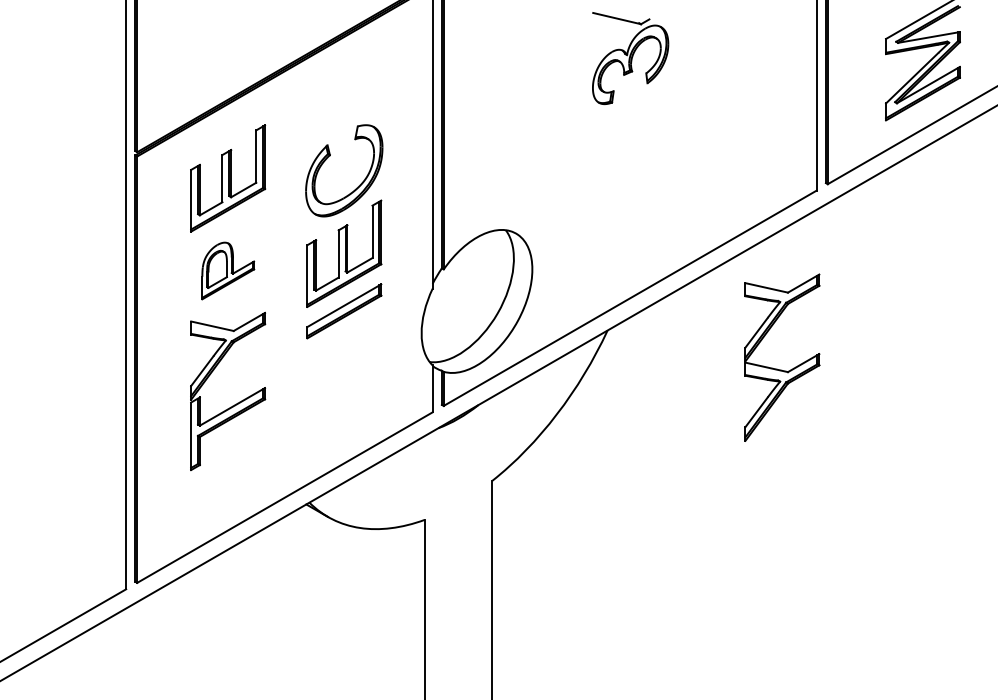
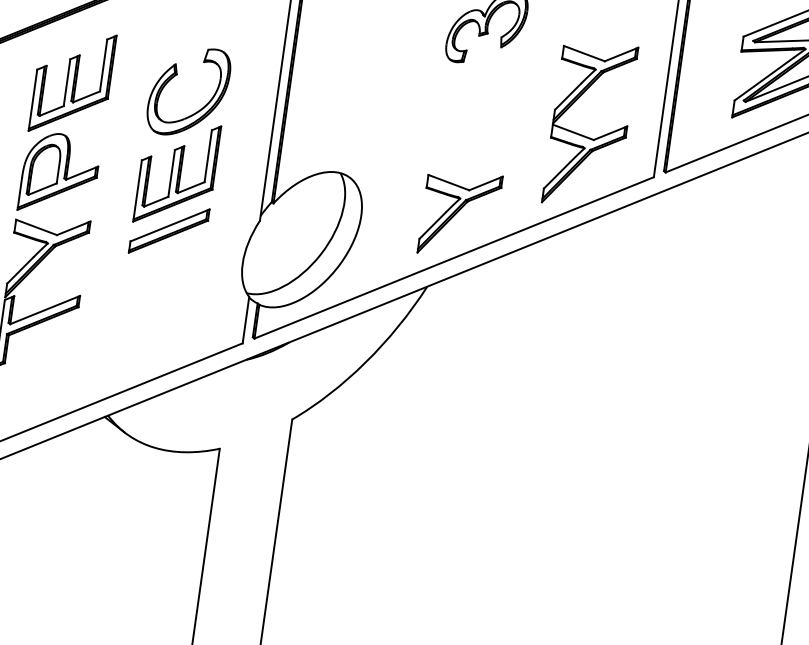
part: (630, 254) -> (460, 214), added
part: (228, 270) -> (60, 174), size x1.43
part: (781, 369) -> (587, 136), moved

